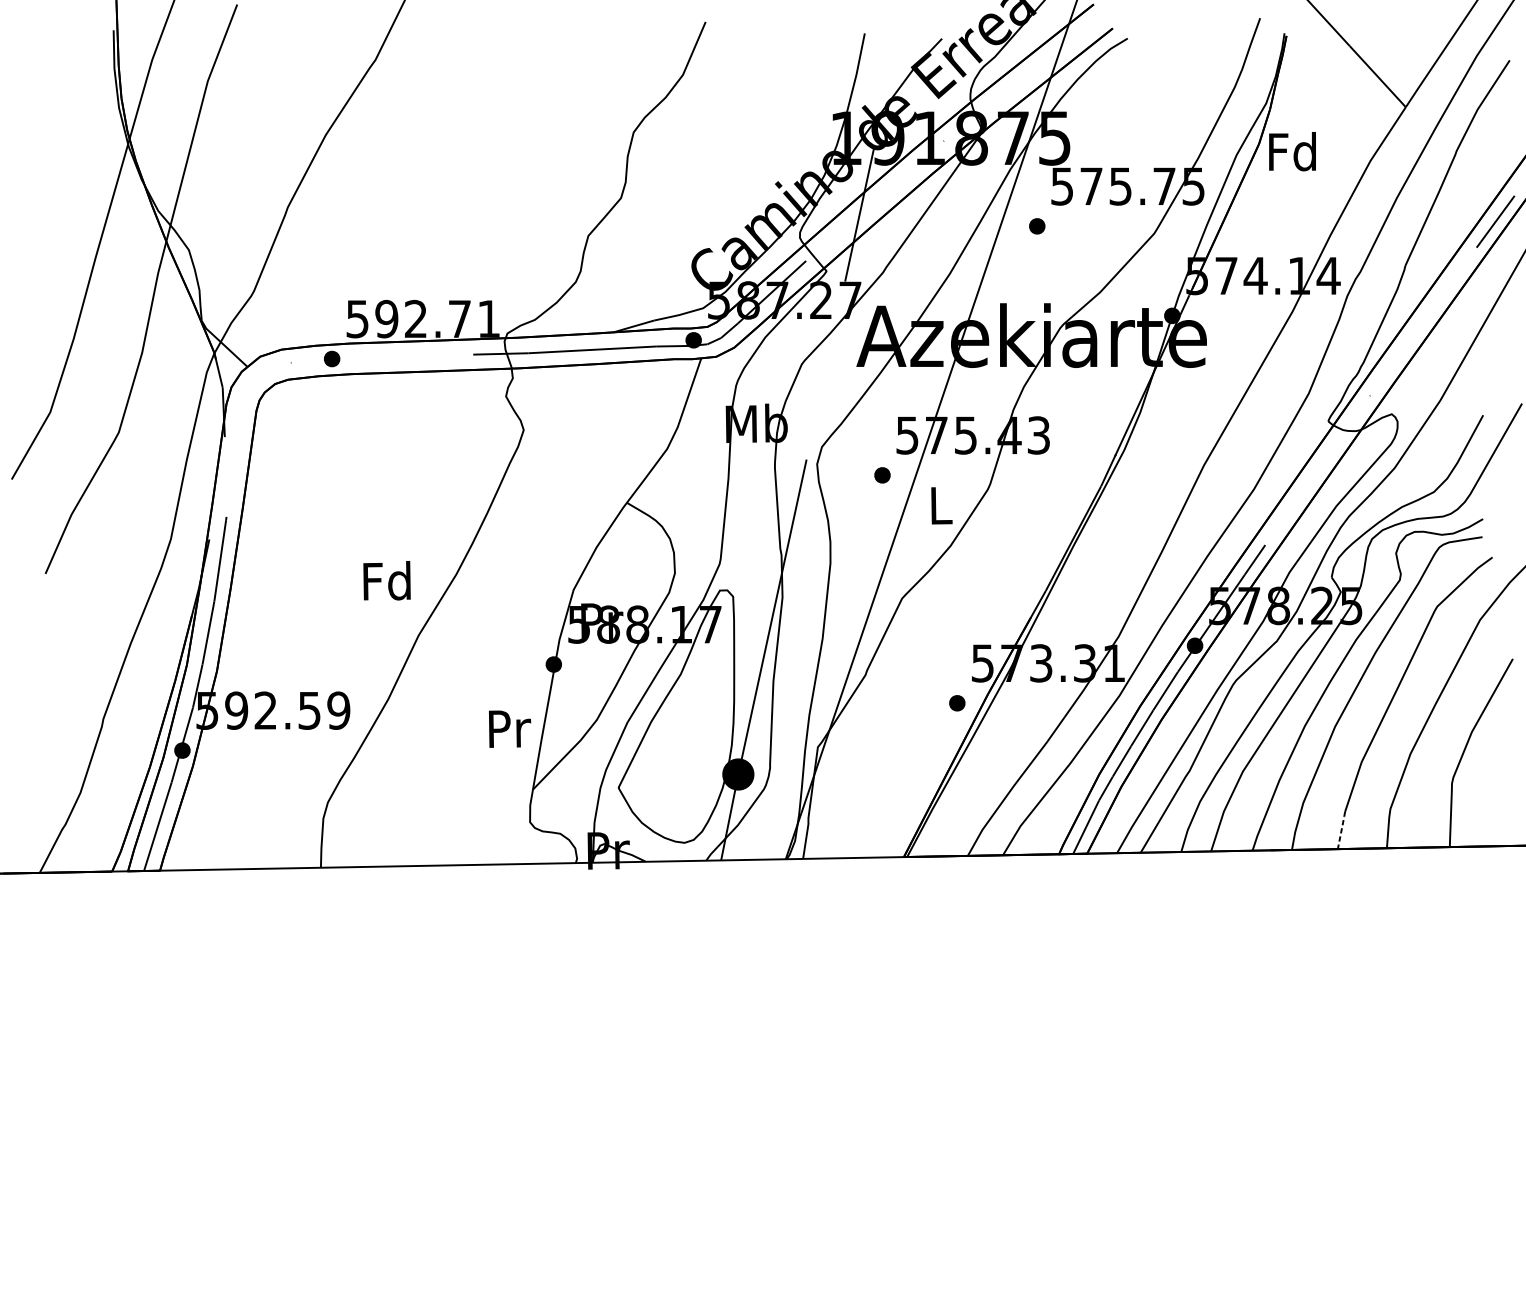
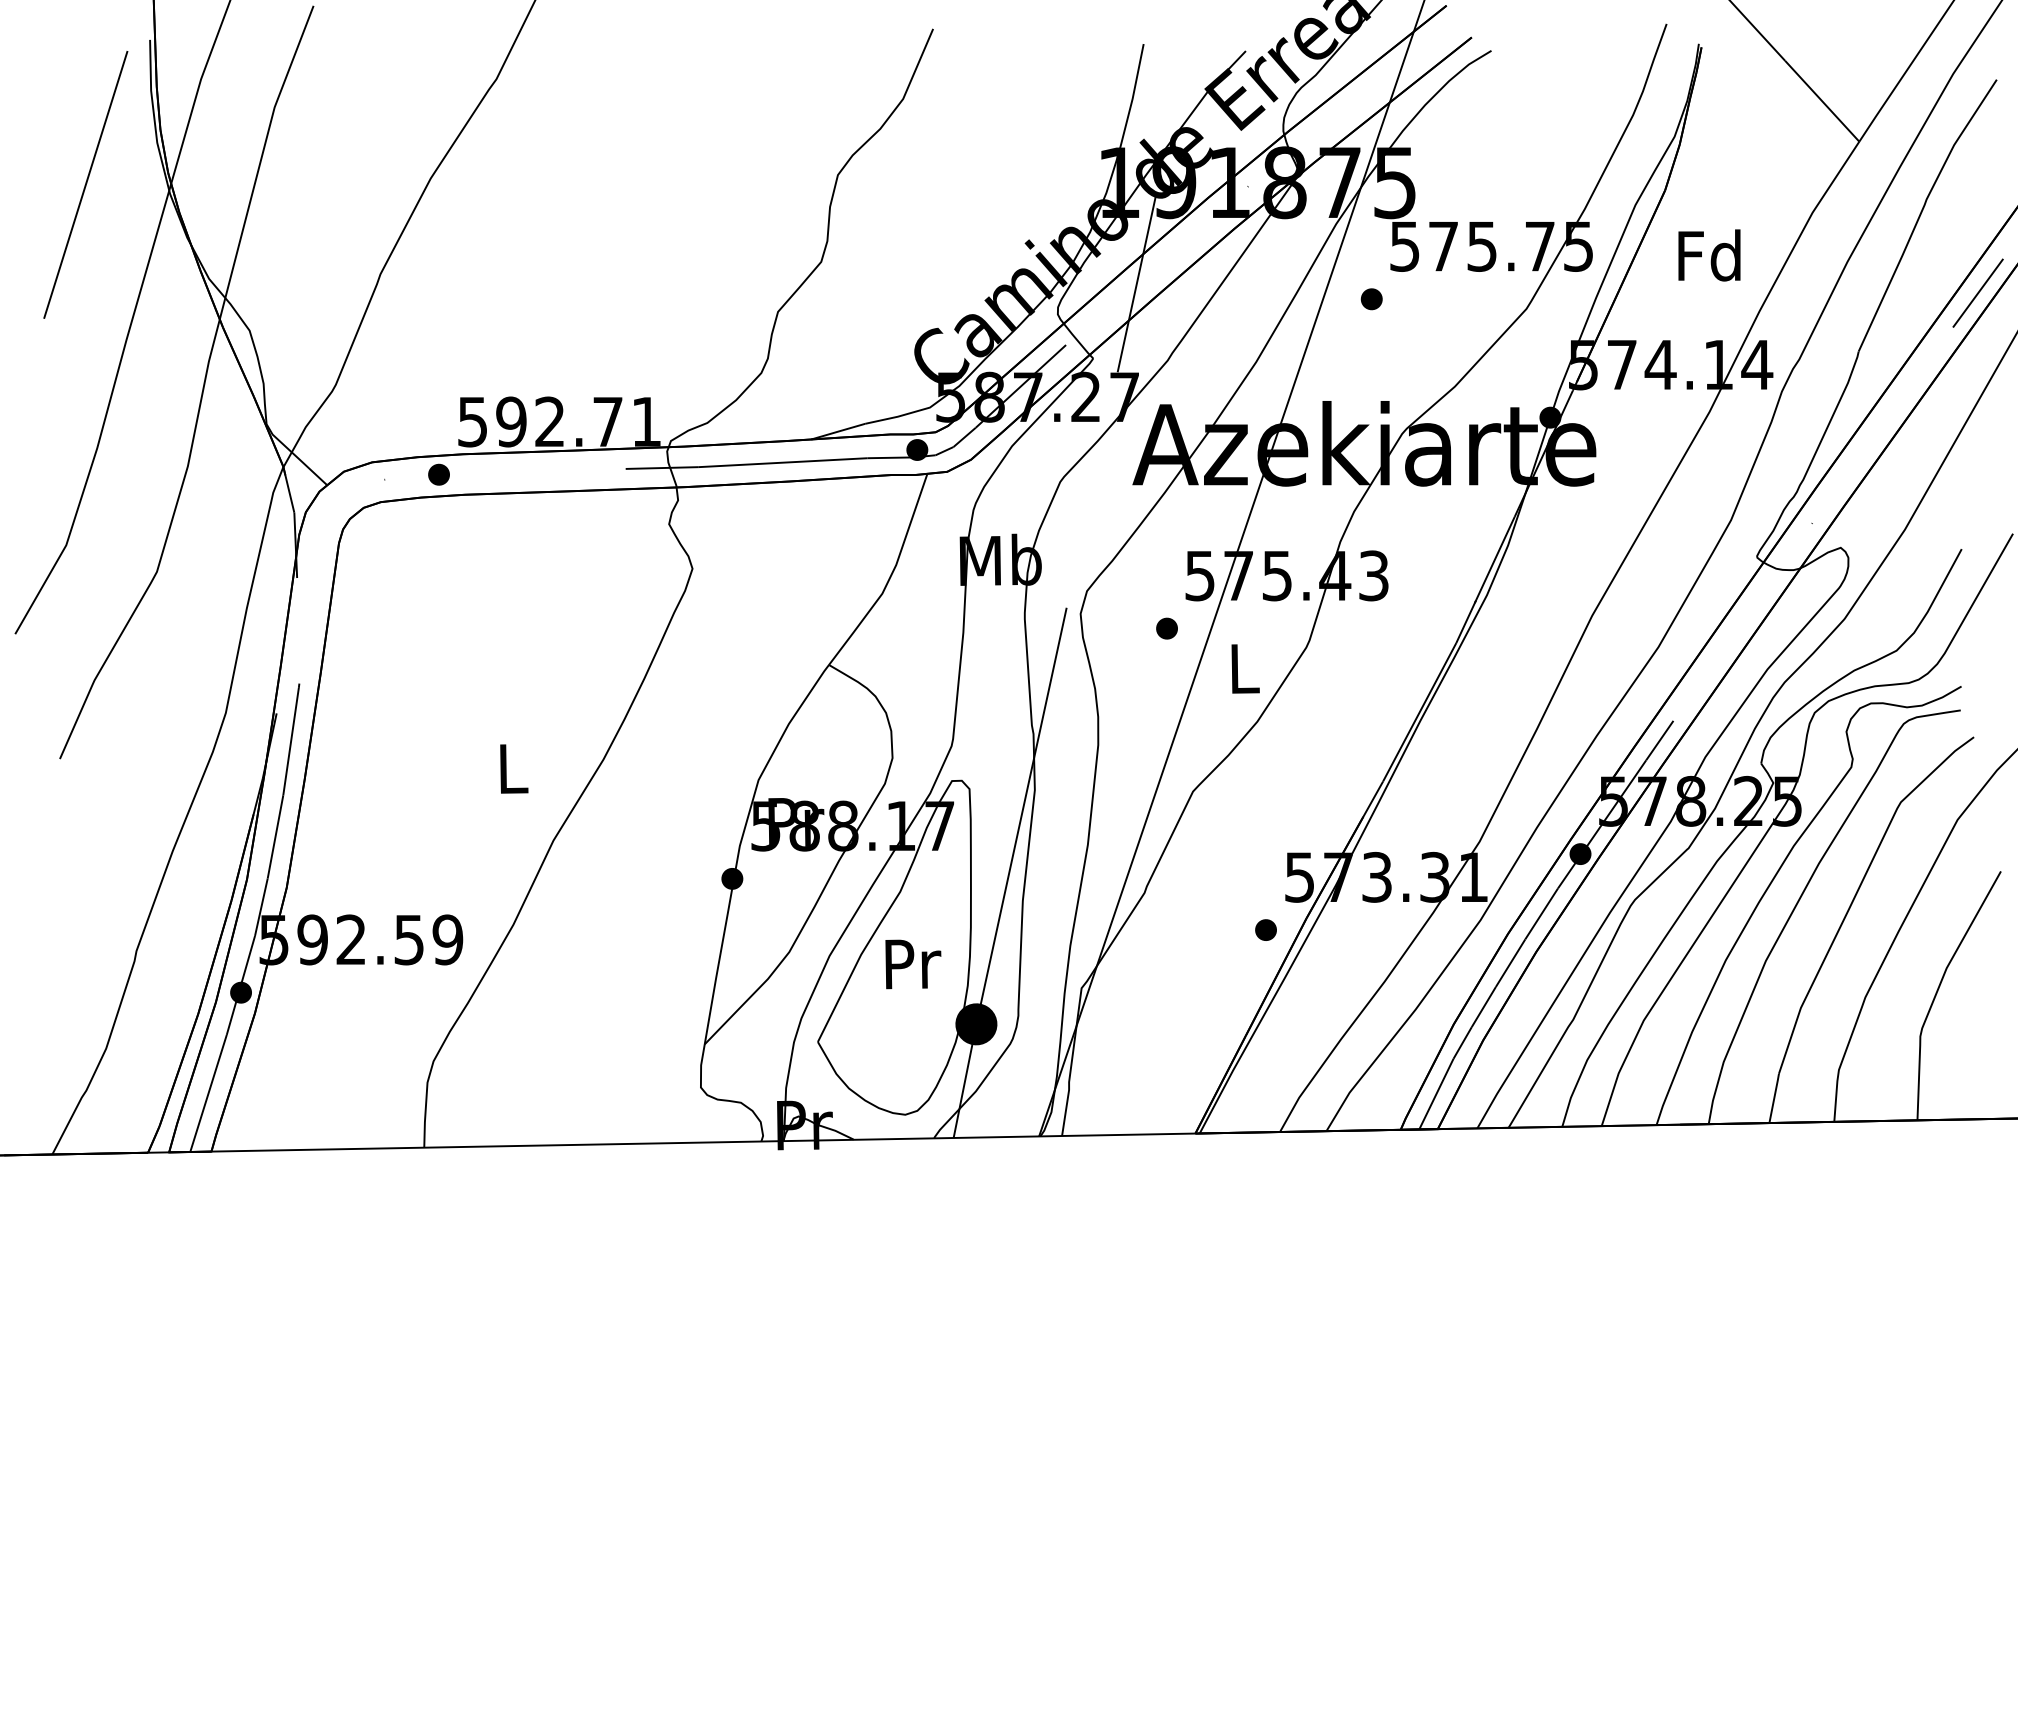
line: (64, 139) -> (85, 184), added
text: (1292, 151) -> (1709, 255), moved
text: (386, 580) -> (511, 767), Fd -> L
text: (510, 729) -> (913, 964), moved
line: (1341, 830) -> (1774, 1098), dashed -> solid

